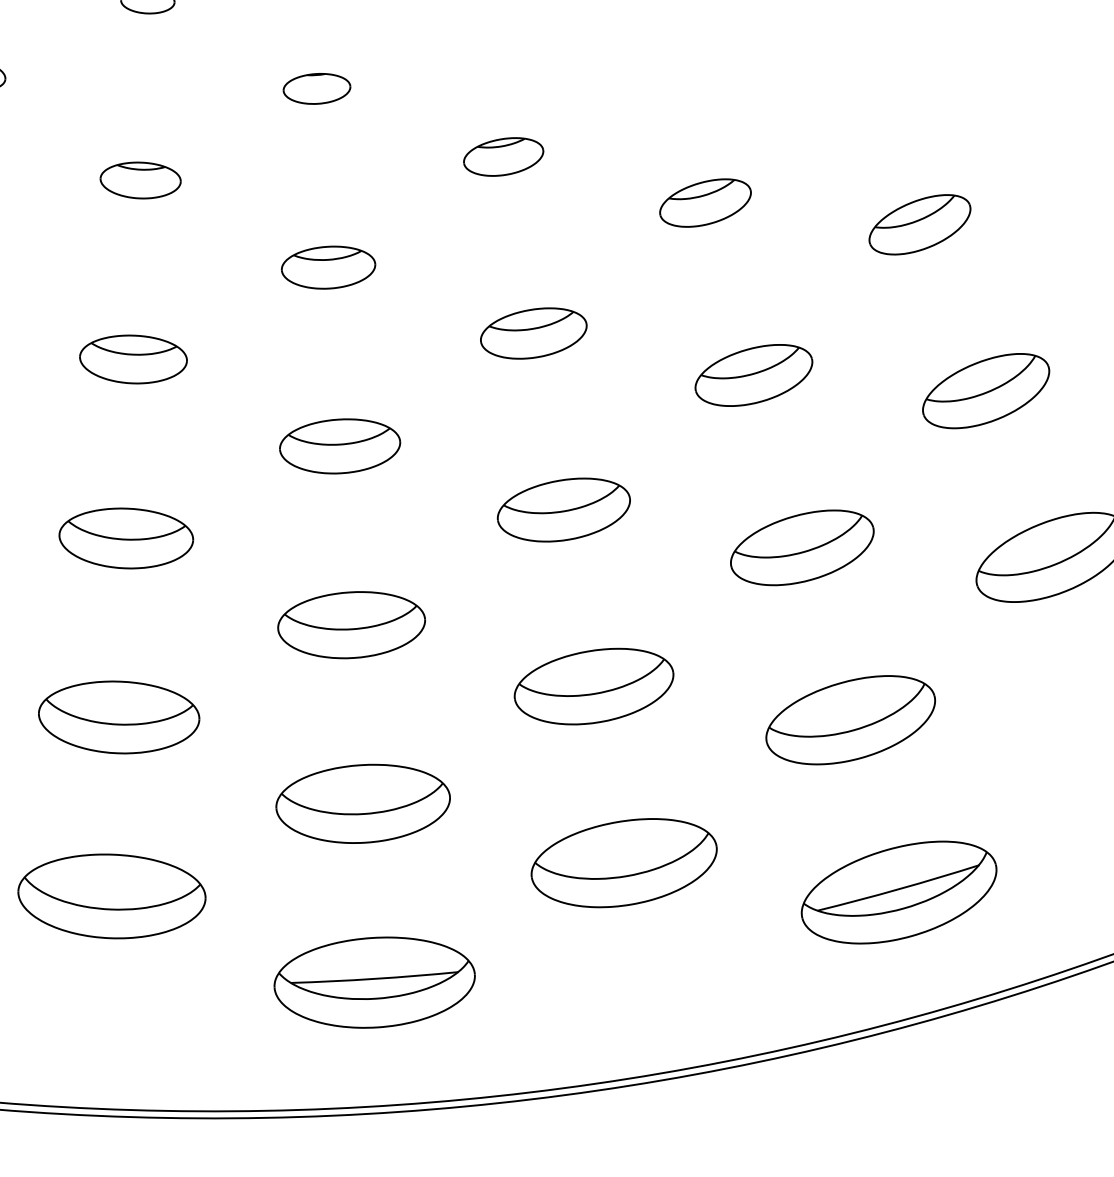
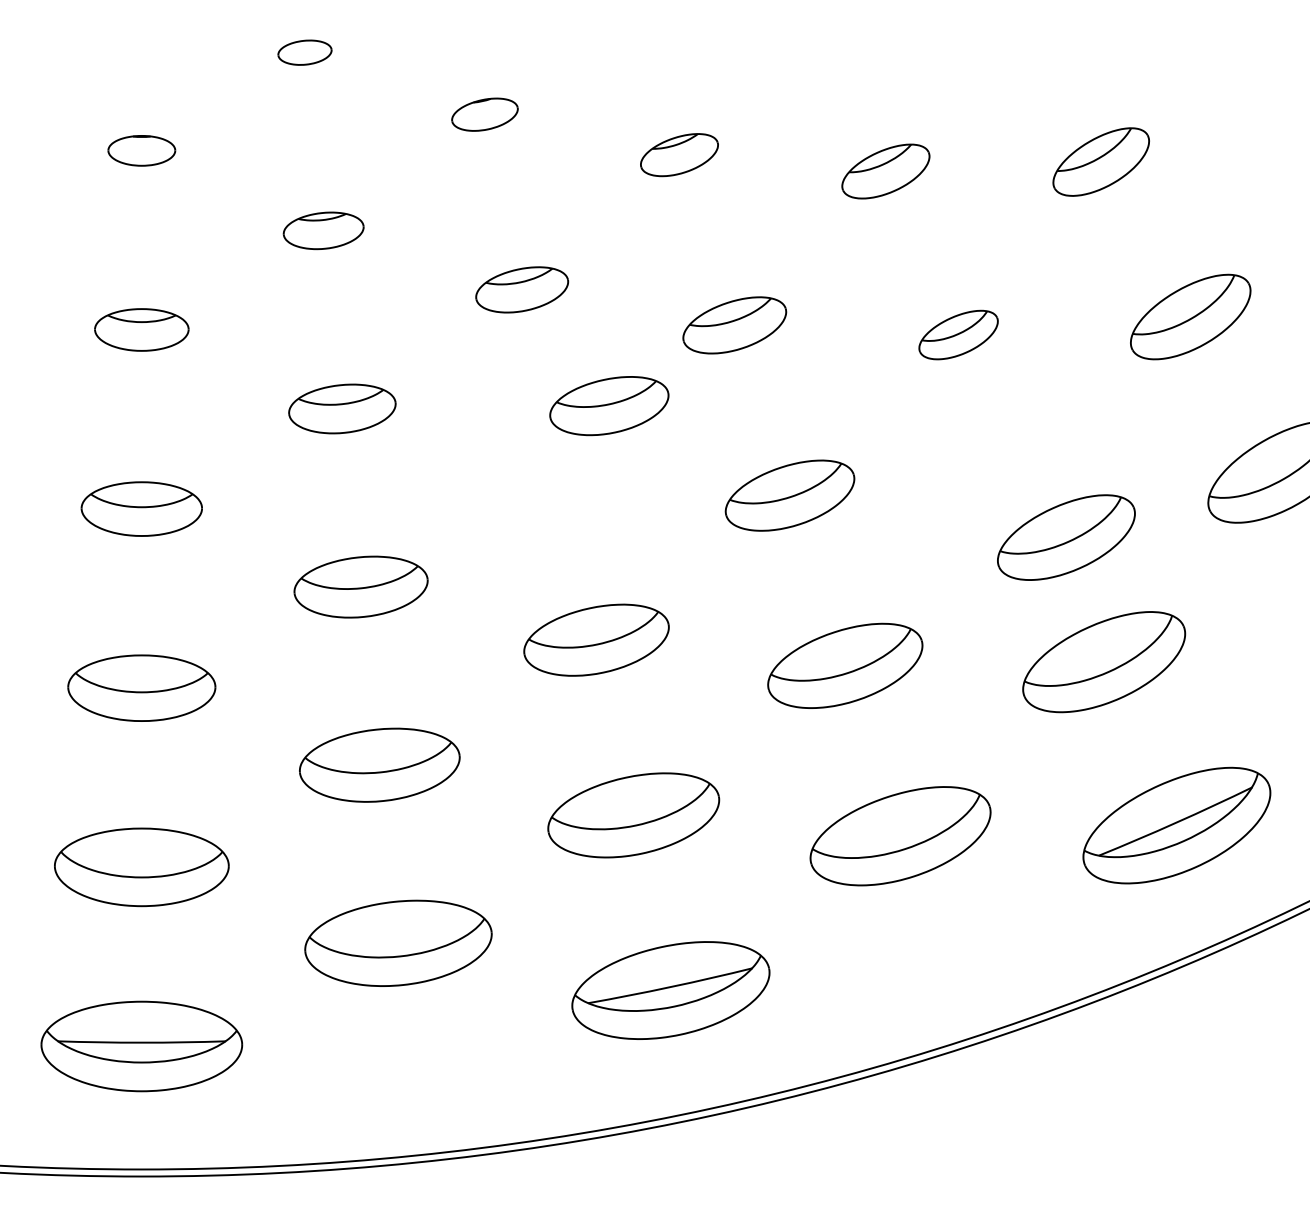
part: (753, 374) -> (958, 334), size x0.7
part: (340, 446) -> (609, 406), moved
part: (802, 547) -> (1066, 537), moved

